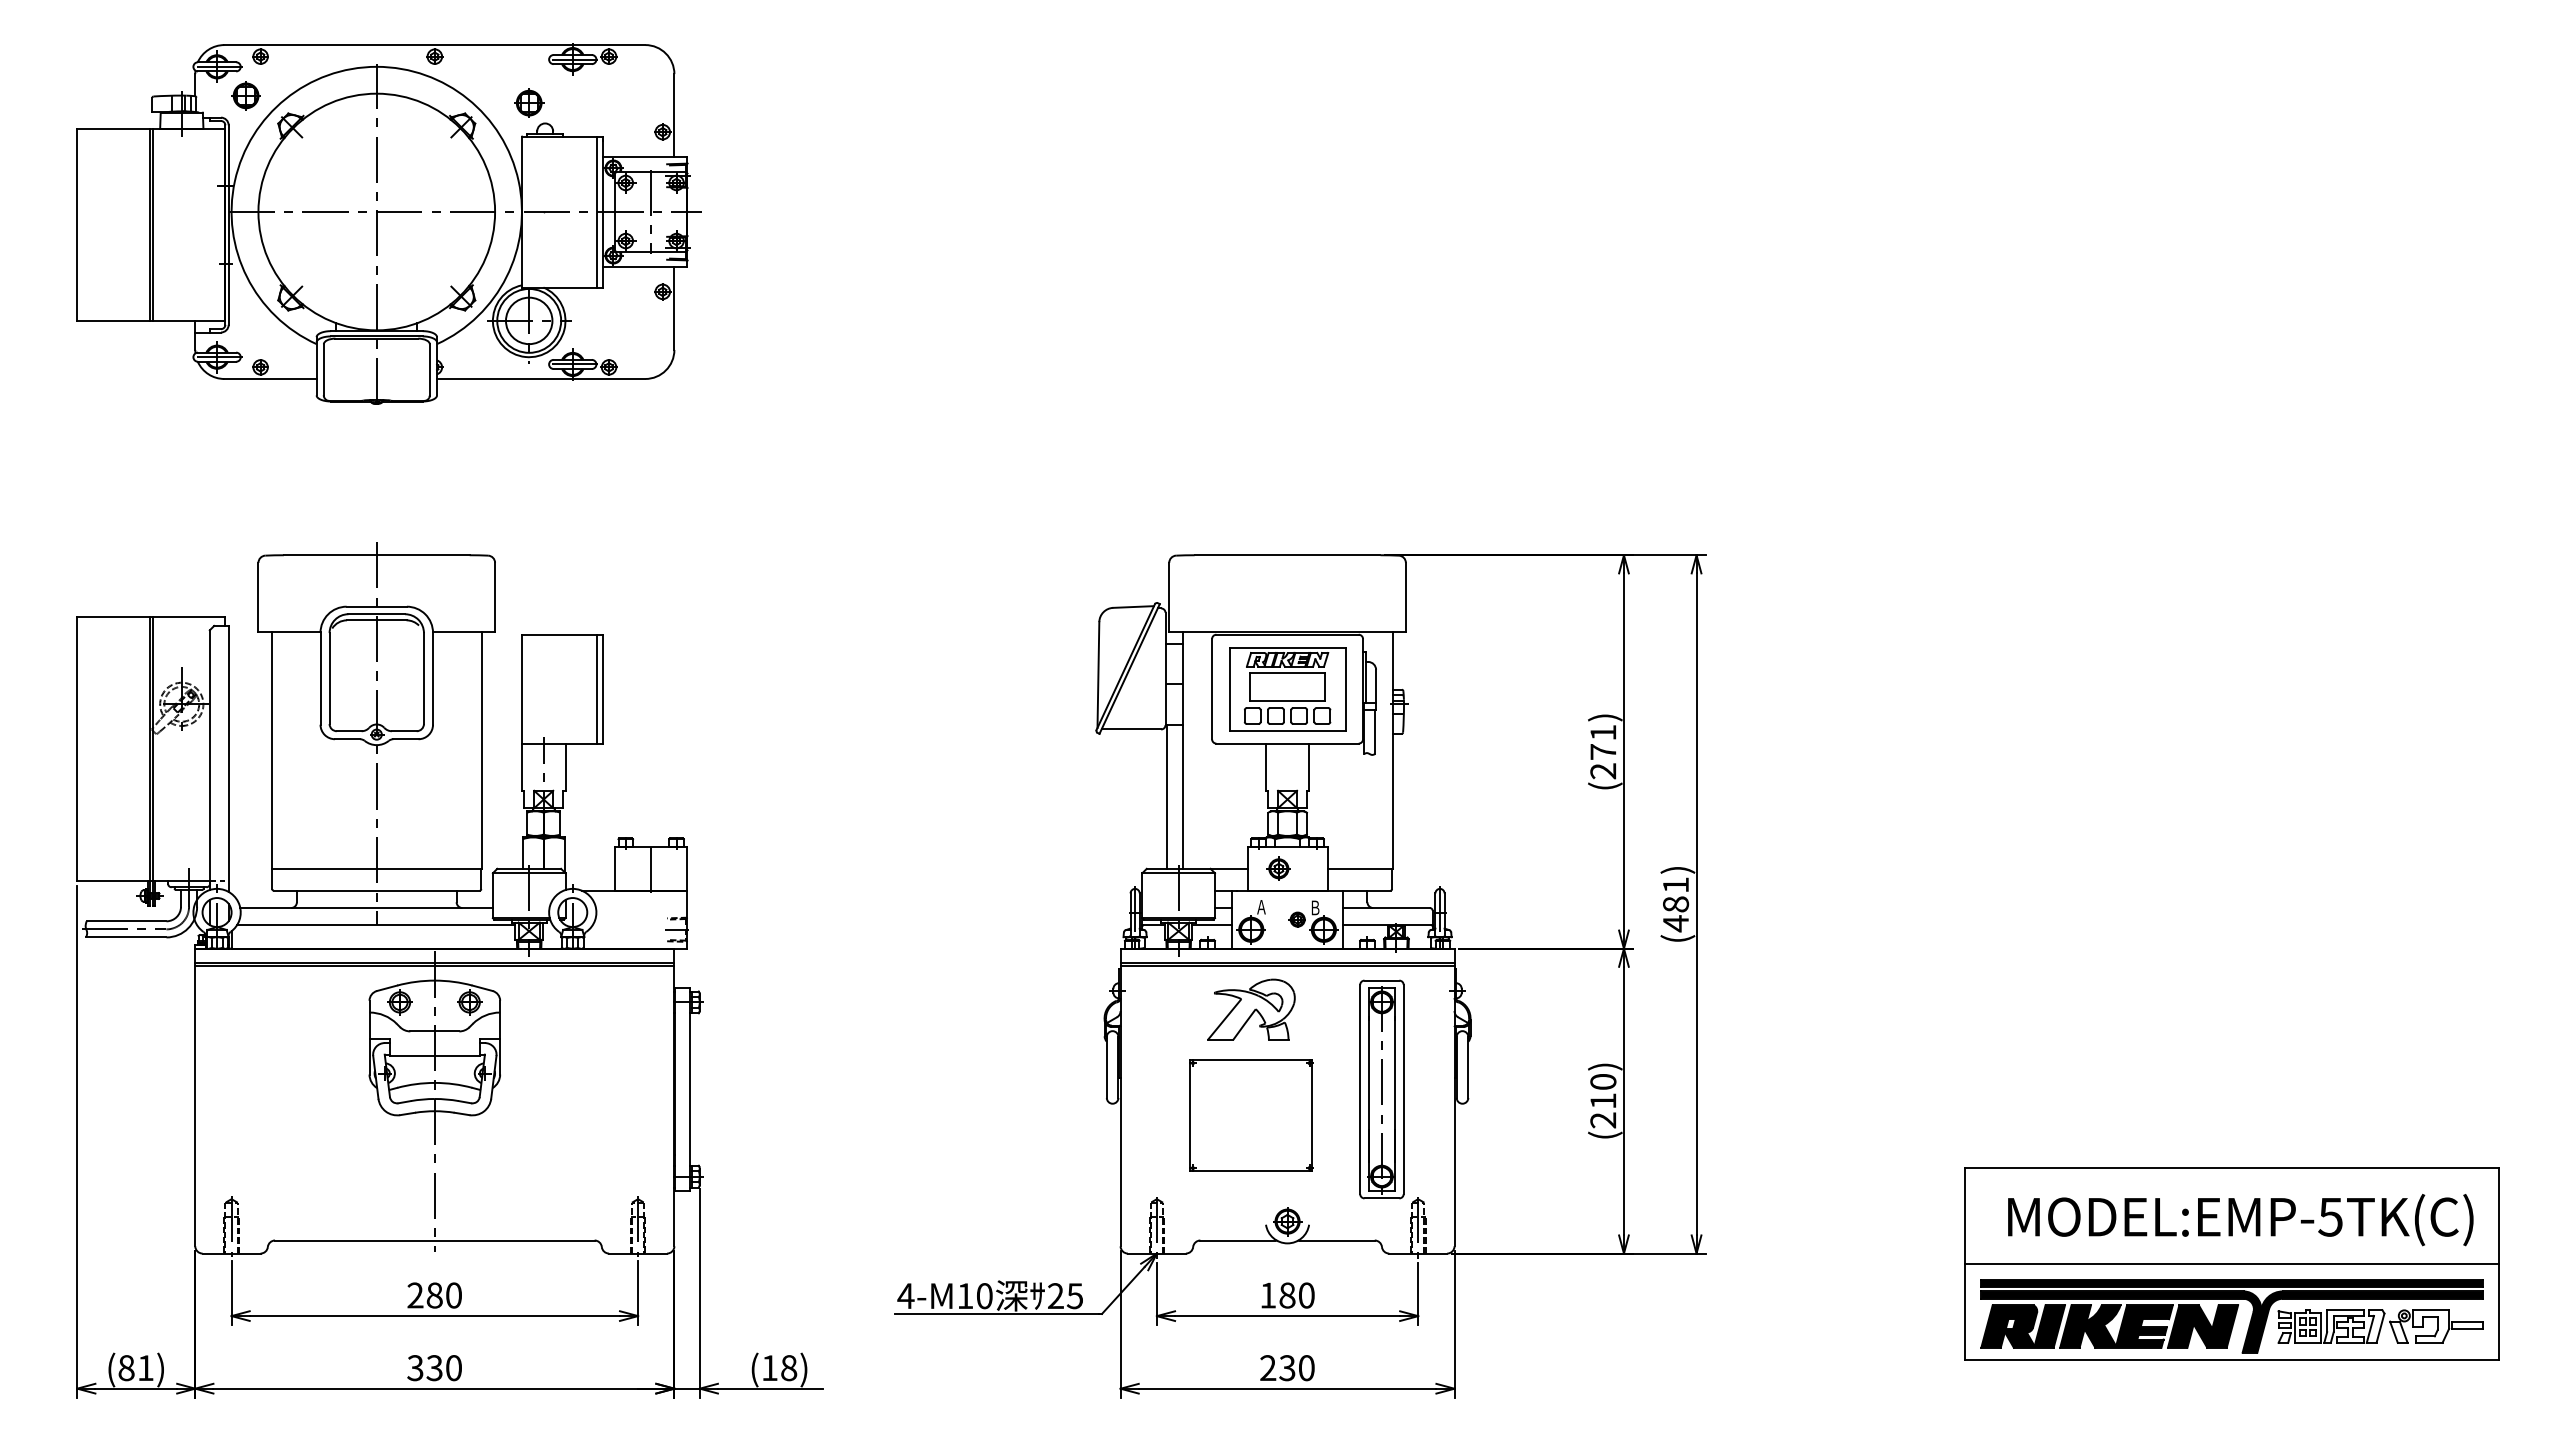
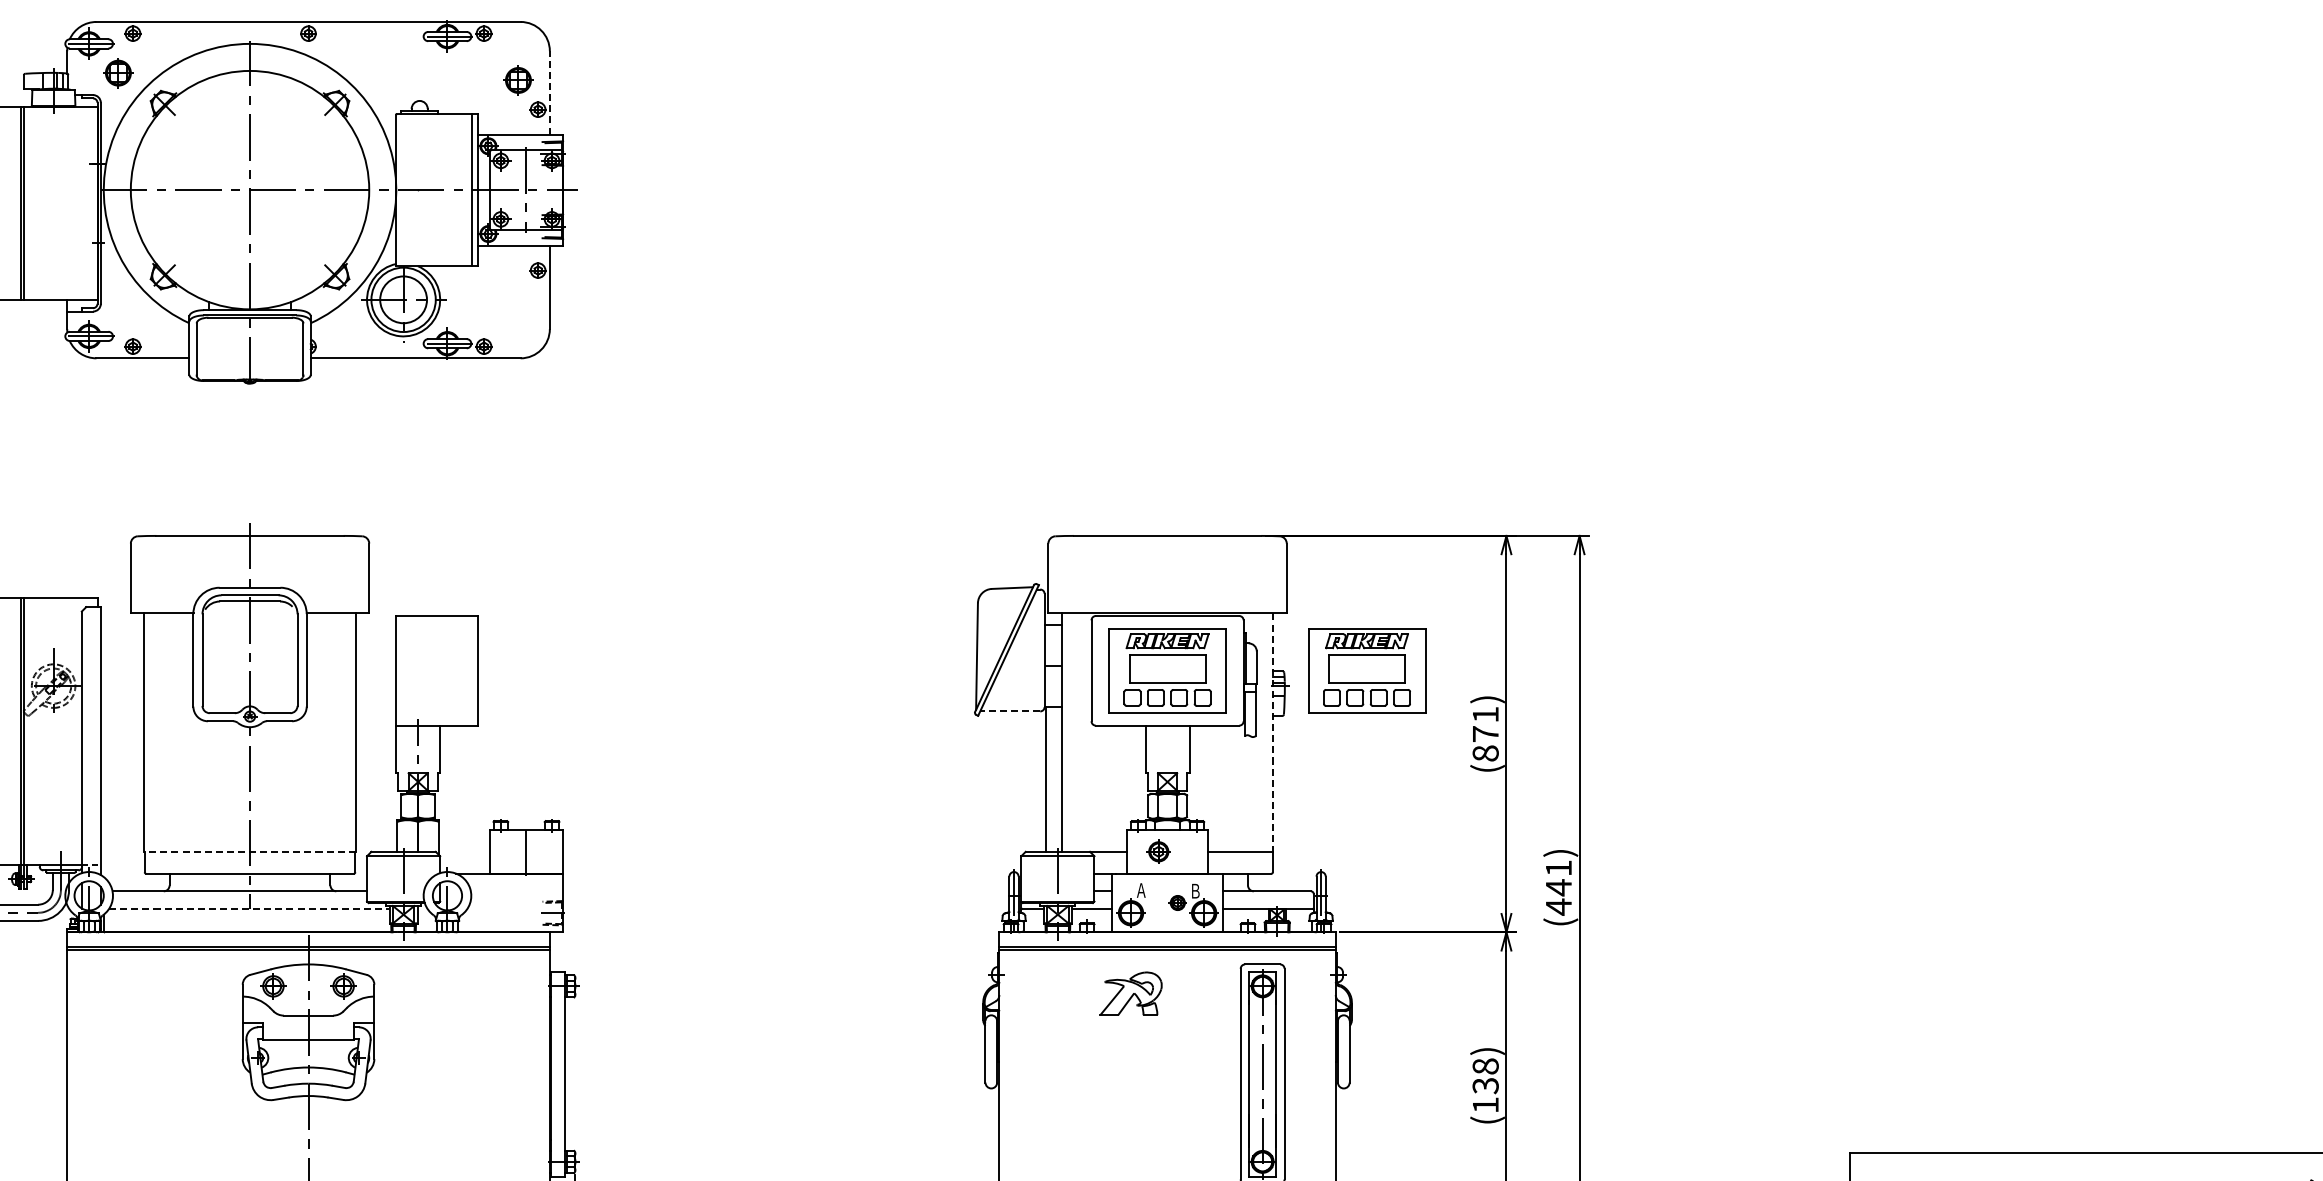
part: (529, 102) -> (518, 79), moved
line: (674, 114) -> (549, 91), solid -> dashed
line: (597, 688) -> (472, 670), removed
part: (1485, 689) -> (1366, 671), added
line: (1131, 729) -> (1010, 711), solid -> dashed
line: (1392, 751) -> (1273, 733), solid -> dashed
text: (1603, 771) -> (1485, 753), (271) -> (871)
line: (376, 868) -> (249, 851), solid -> dashed
text: (1676, 904) -> (1559, 887), (481) -> (441)
line: (376, 925) -> (249, 908), solid -> dashed
part: (1251, 1009) -> (1131, 993), size x0.7
text: (1603, 1100) -> (1485, 1085), (210) -> (138)
part: (1251, 1115) -> (1131, 1100), removed

